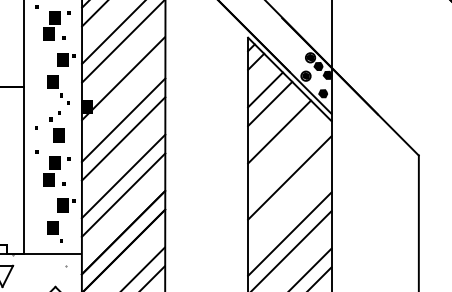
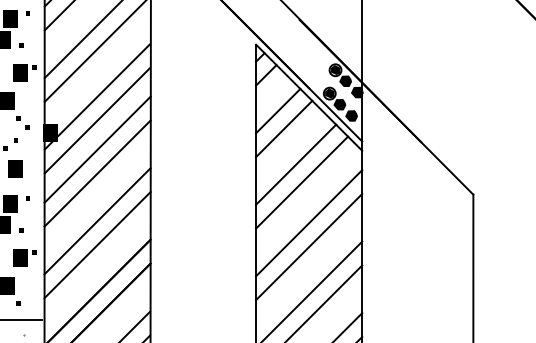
fill: (313, 84) -> (339, 104), added
line: (123, 97) -> (97, 120), added
line: (284, 145) -> (302, 181), added
line: (289, 196) -> (308, 246), added

